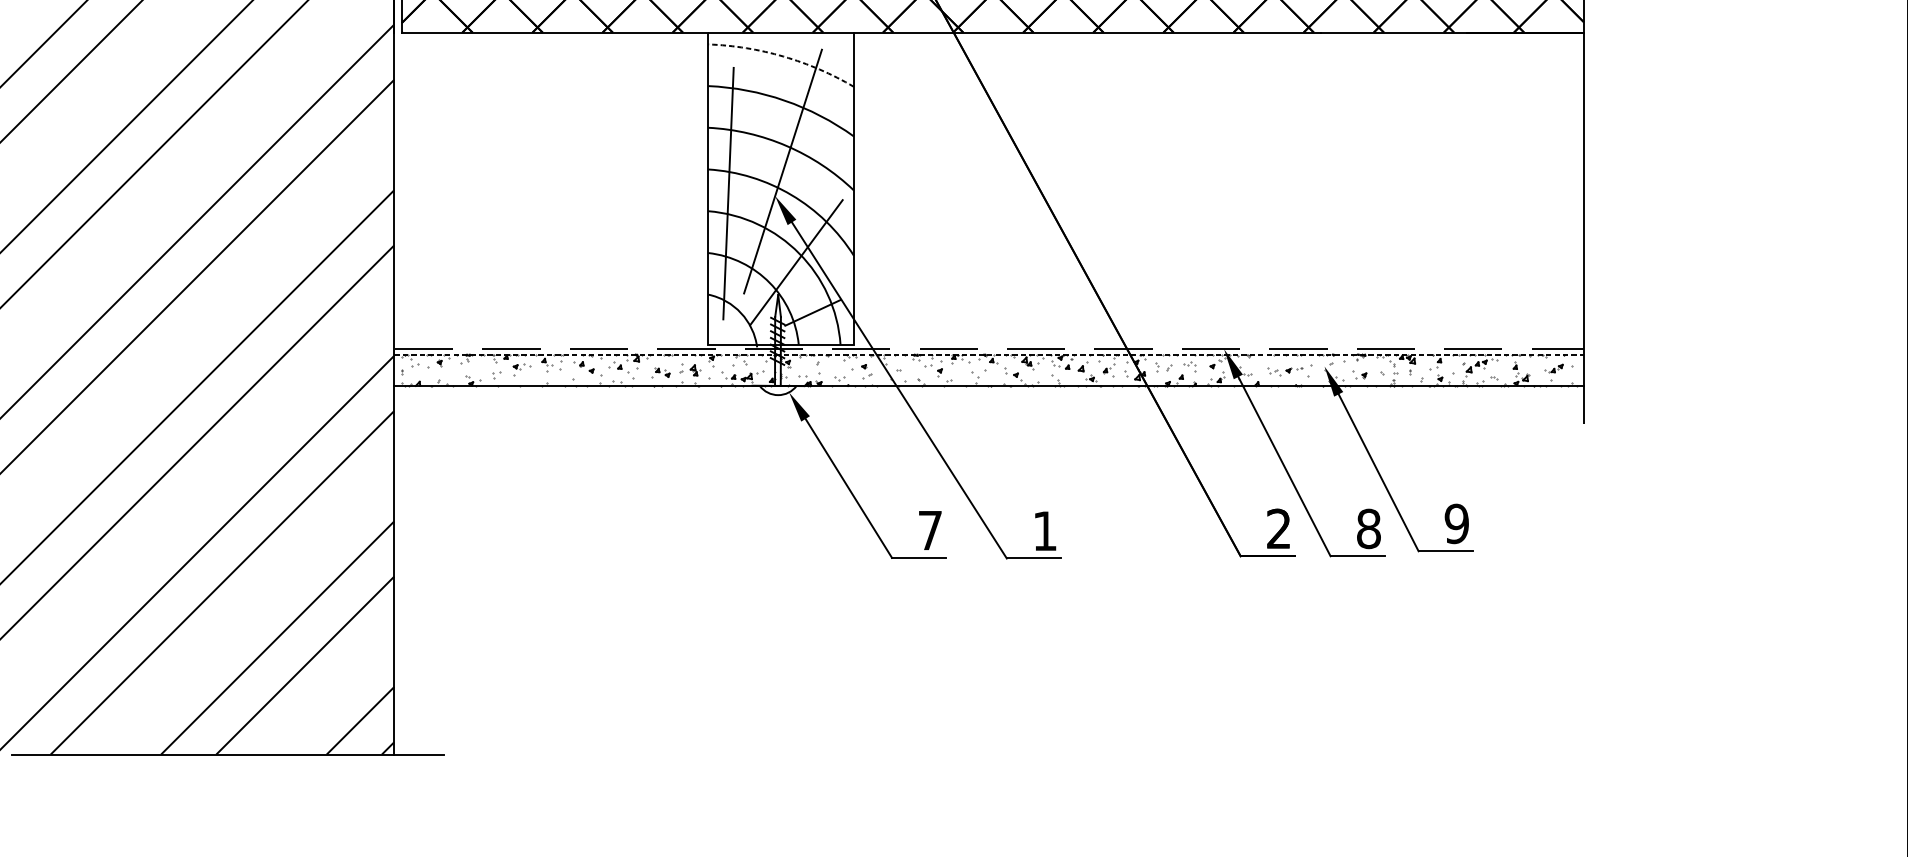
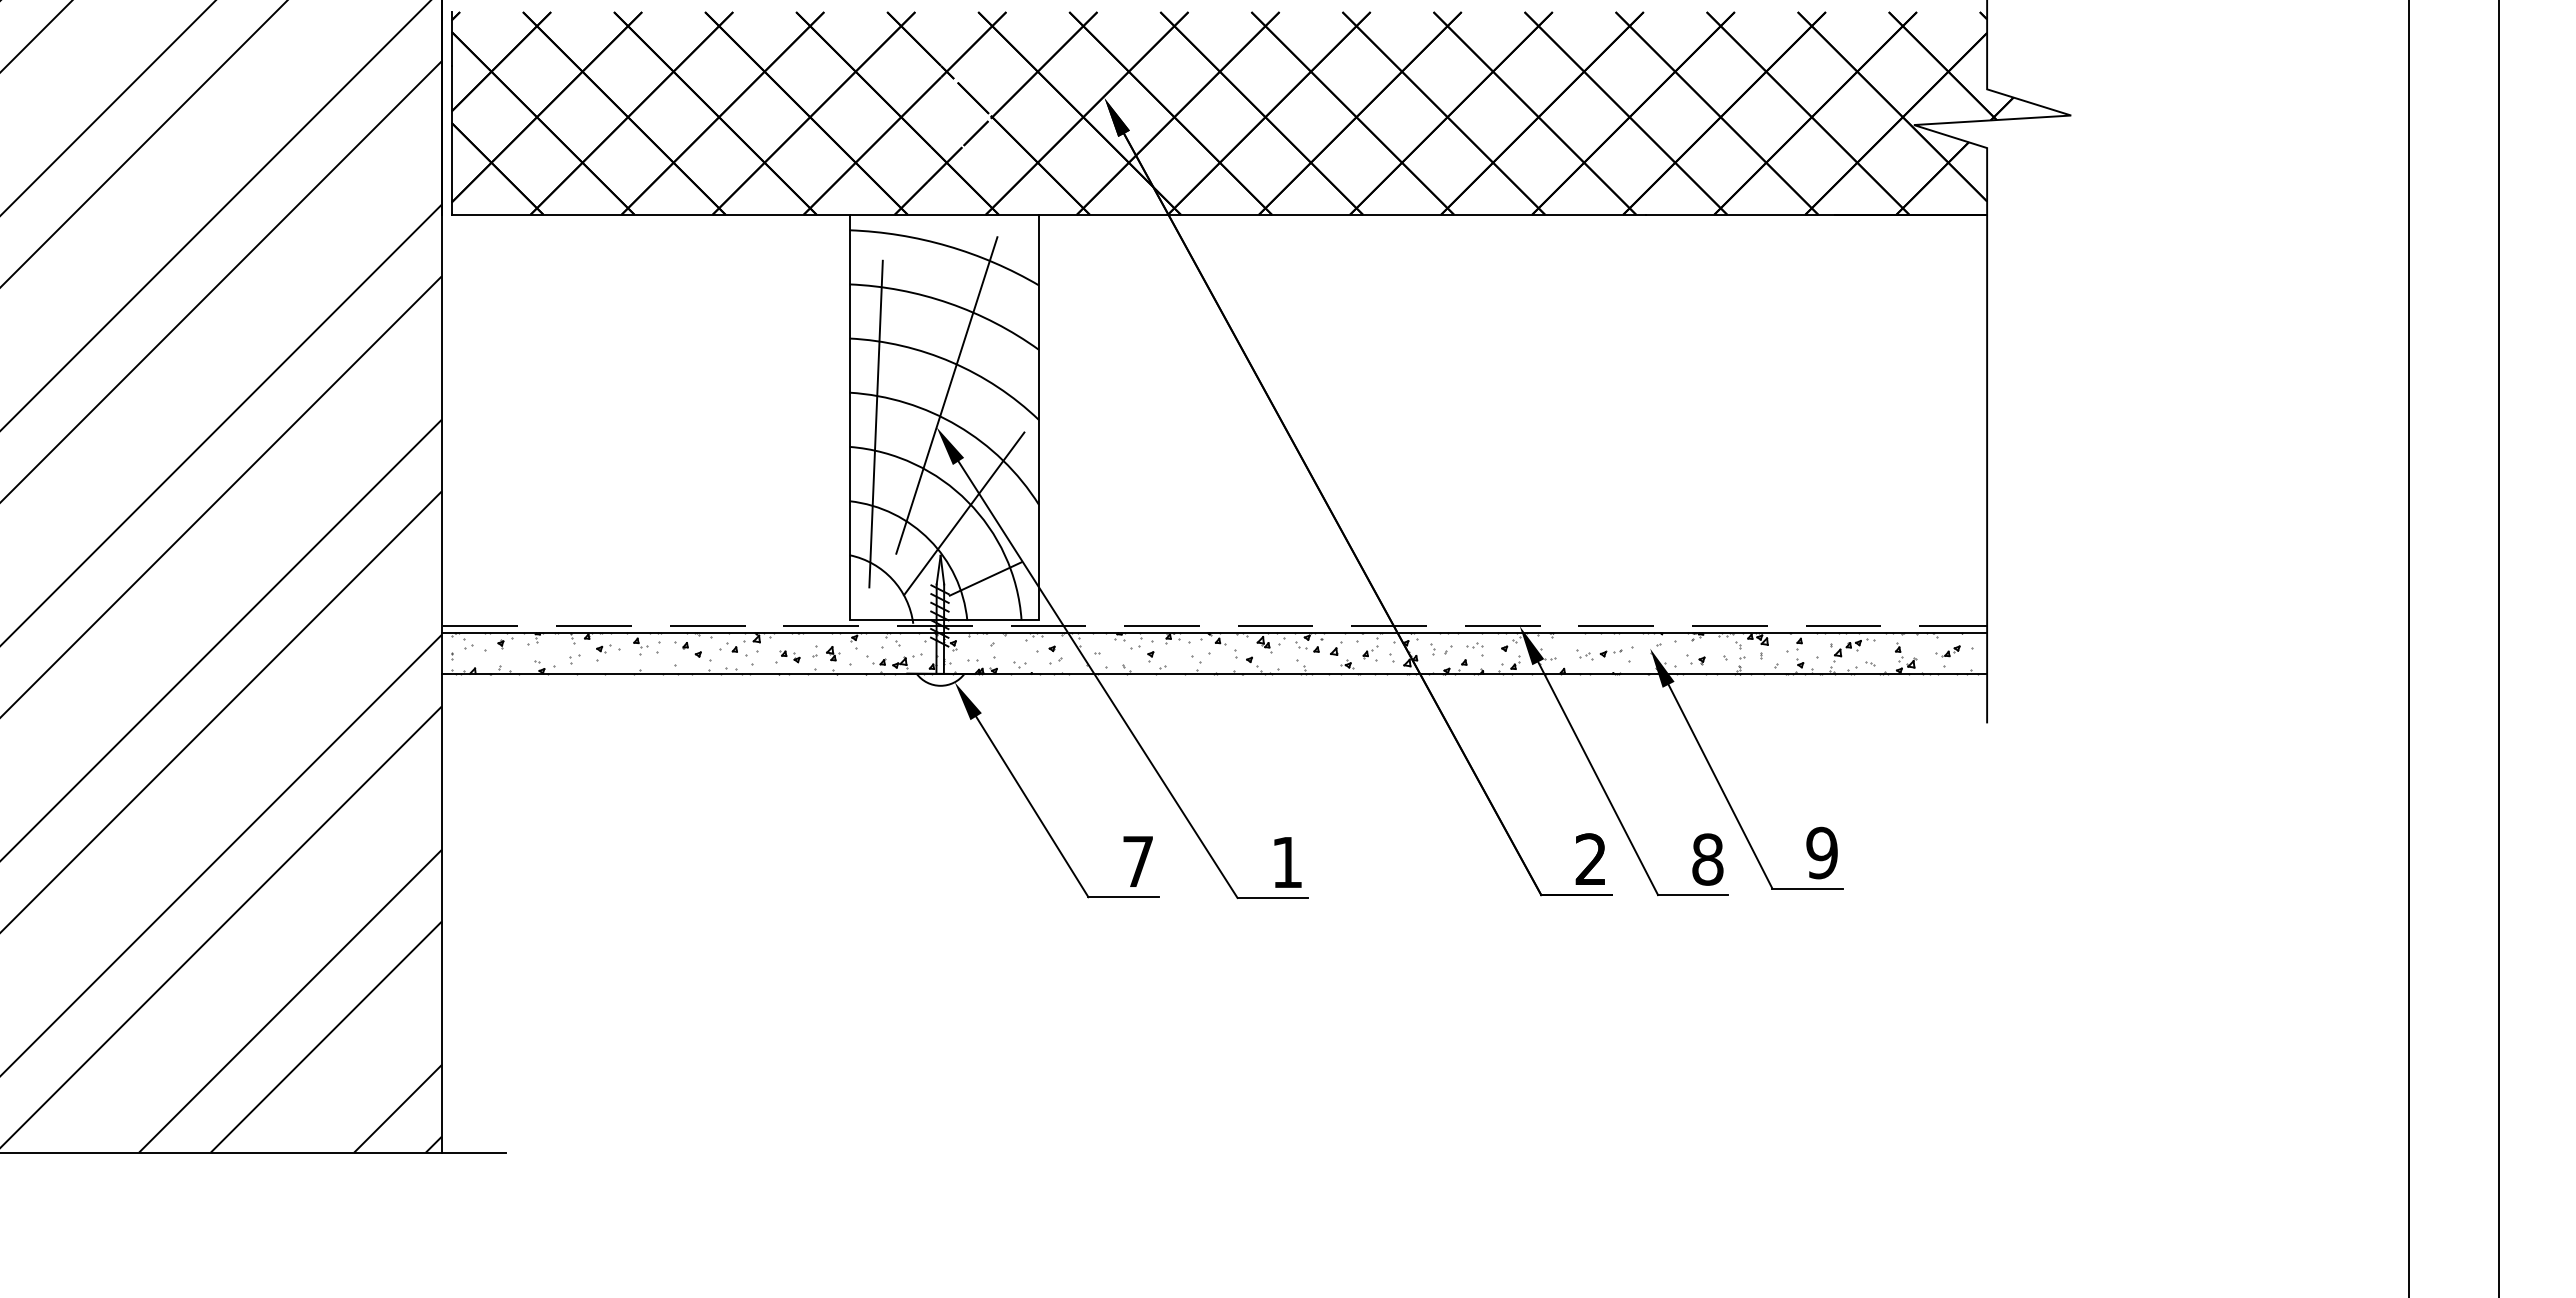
arc: (783, 56) -> (947, 246), dashed -> solid
line: (989, 354) -> (1214, 633), dashed -> solid

